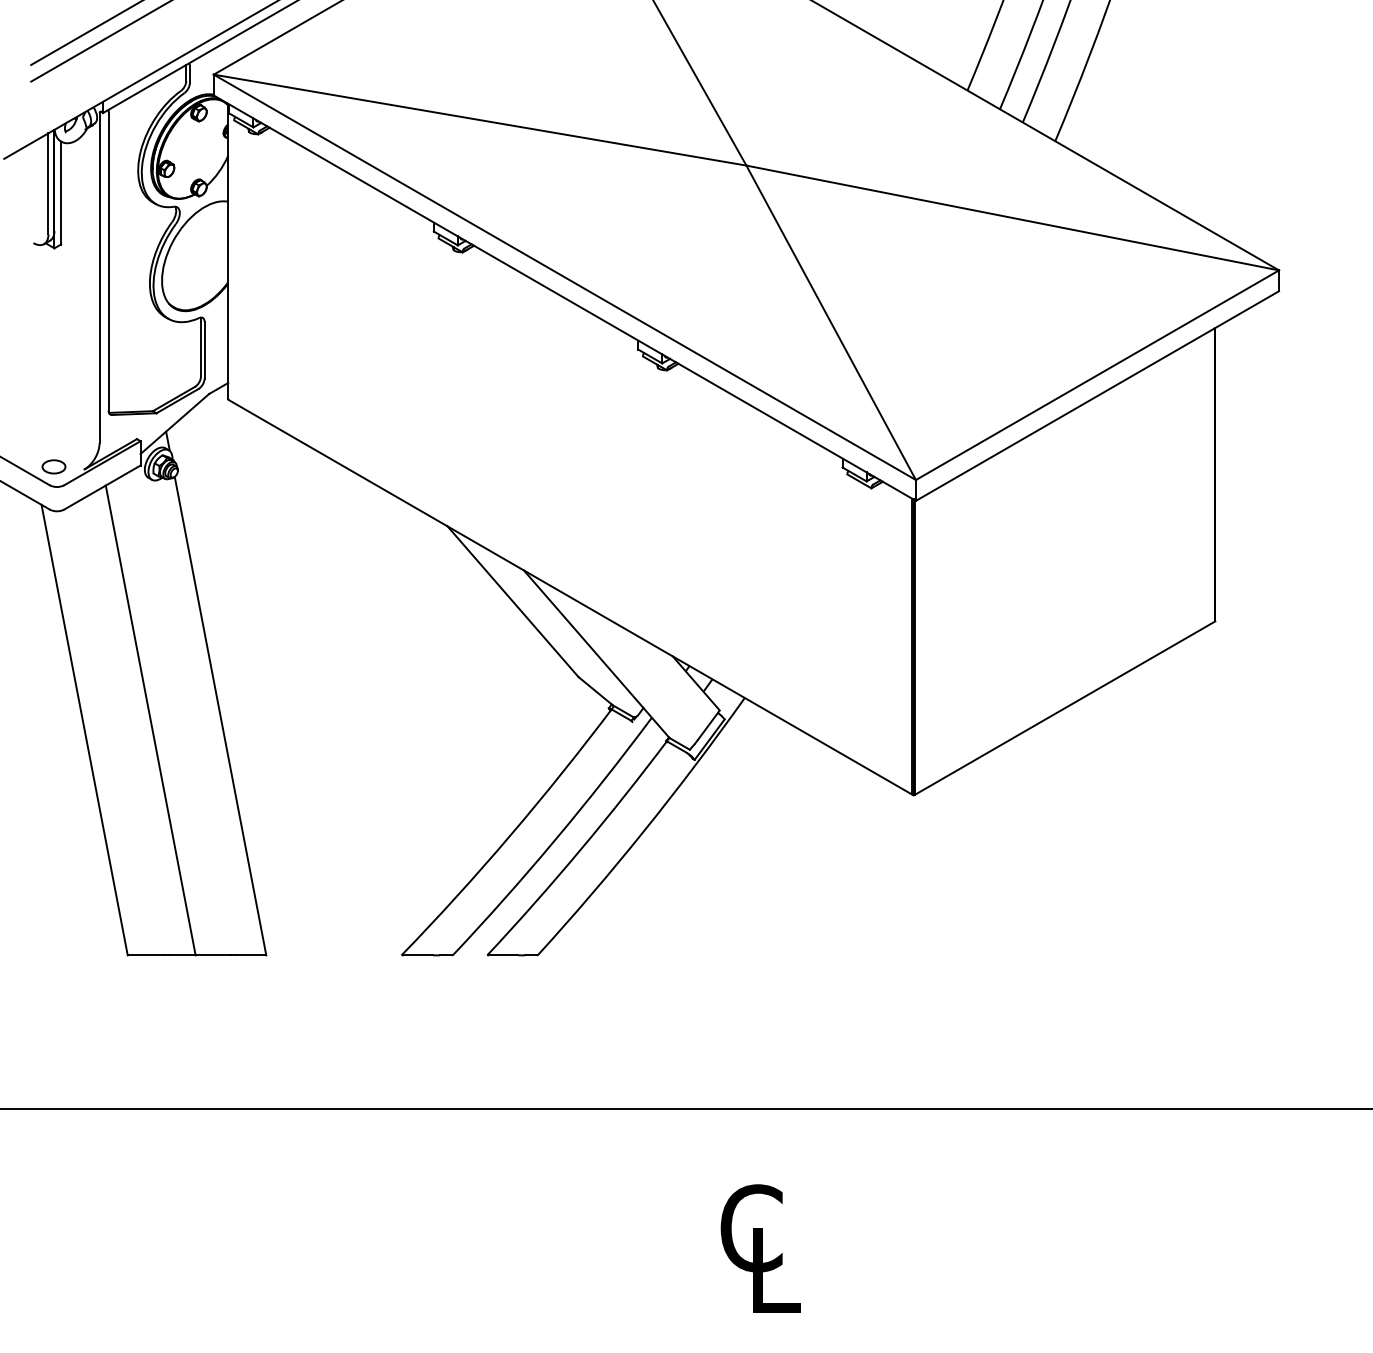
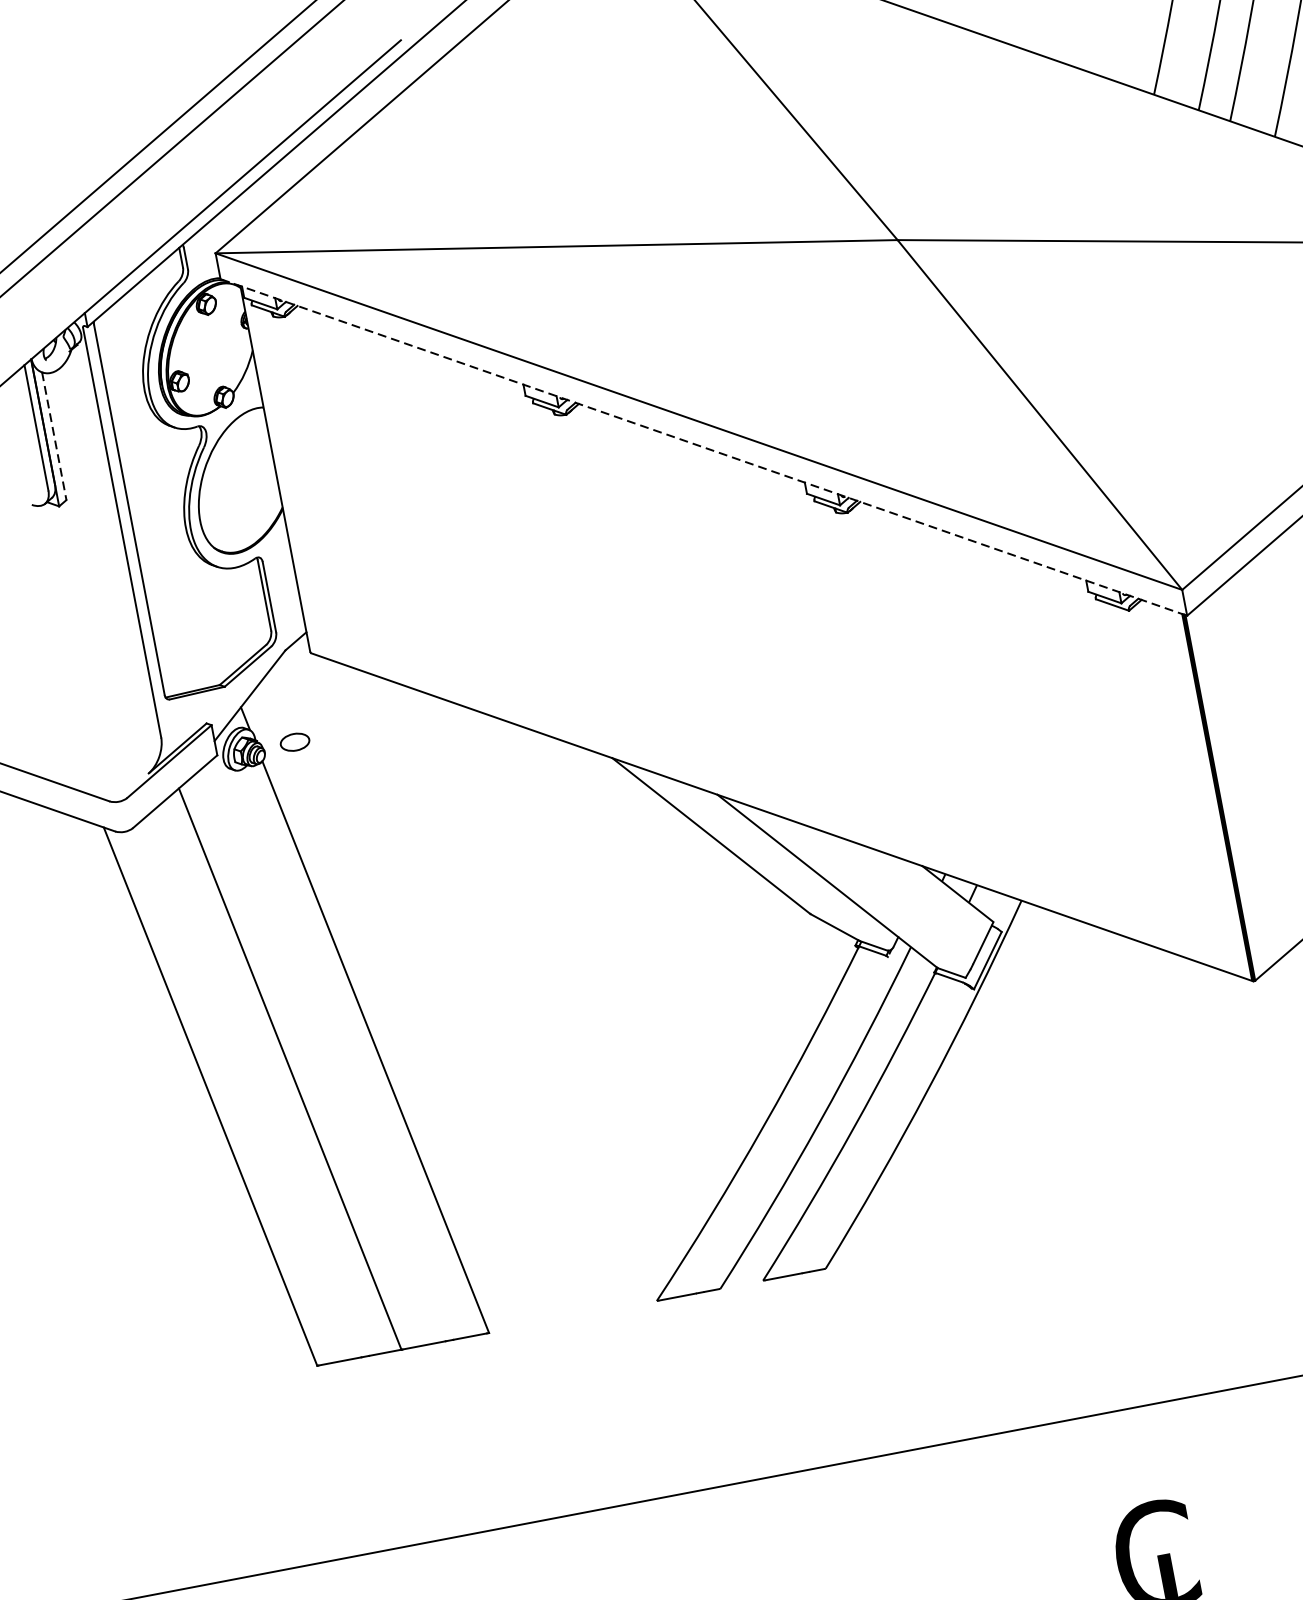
line: (61, 193) -> (54, 436), solid -> dashed
line: (565, 298) -> (704, 447), solid -> dashed
part: (53, 466) -> (294, 741), moved

